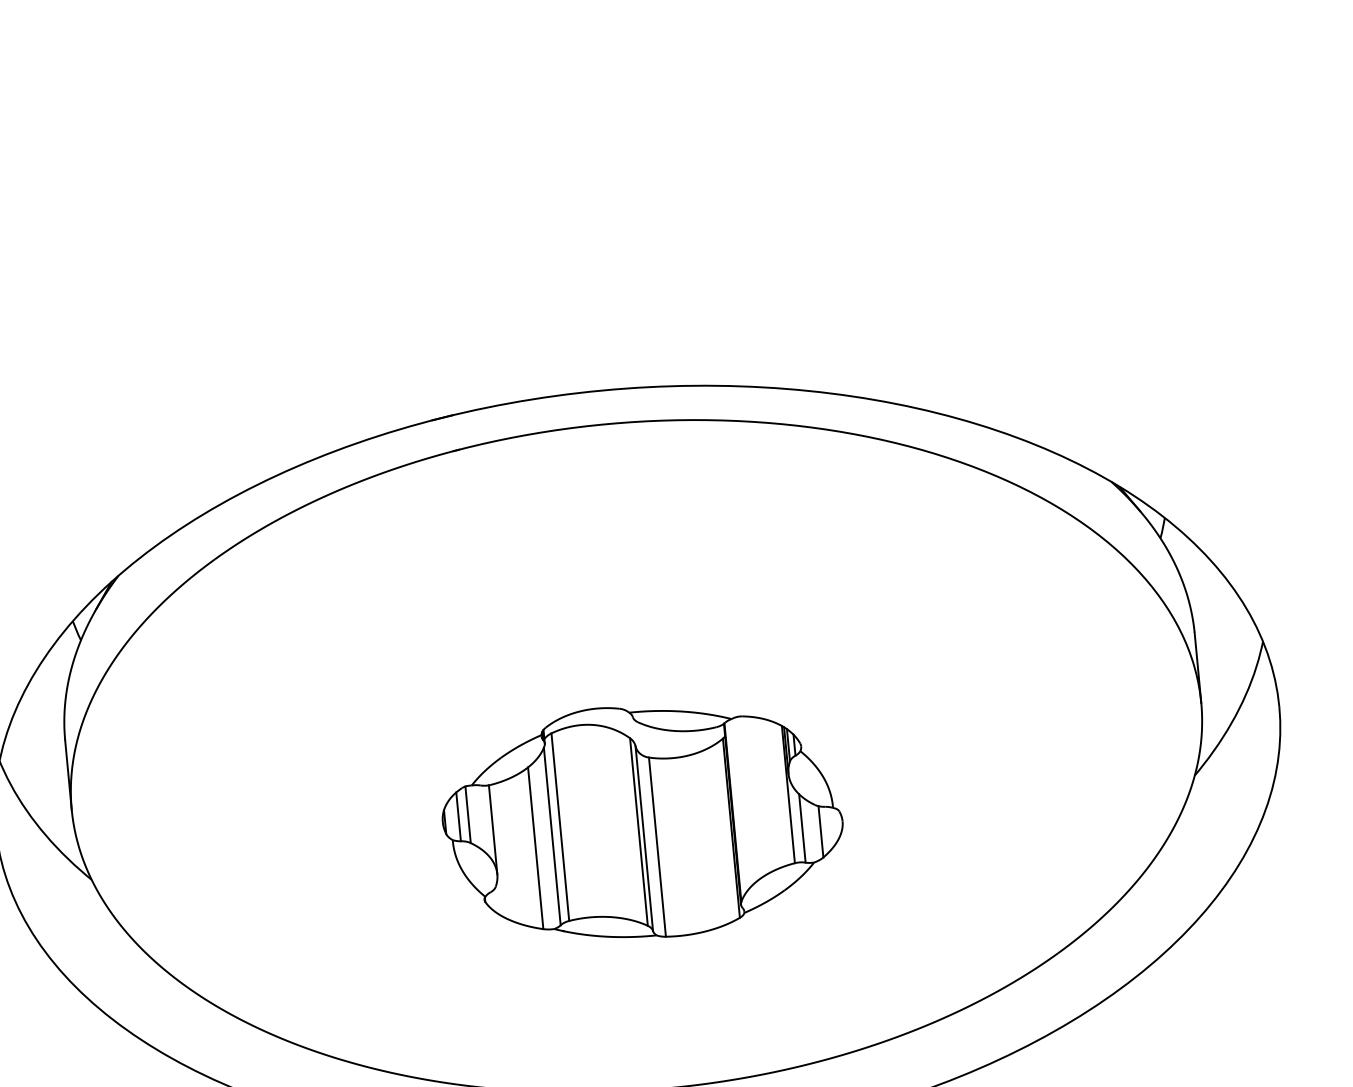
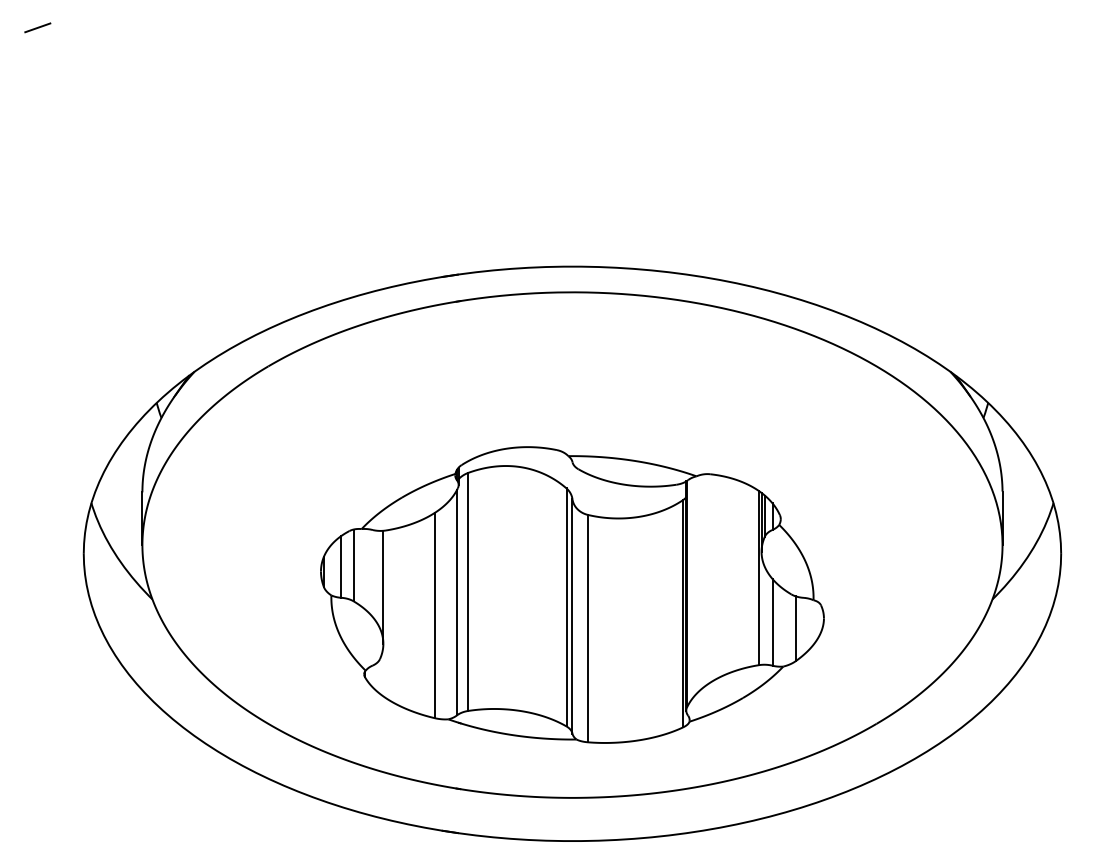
part: (642, 821) -> (572, 594), size x1.67

